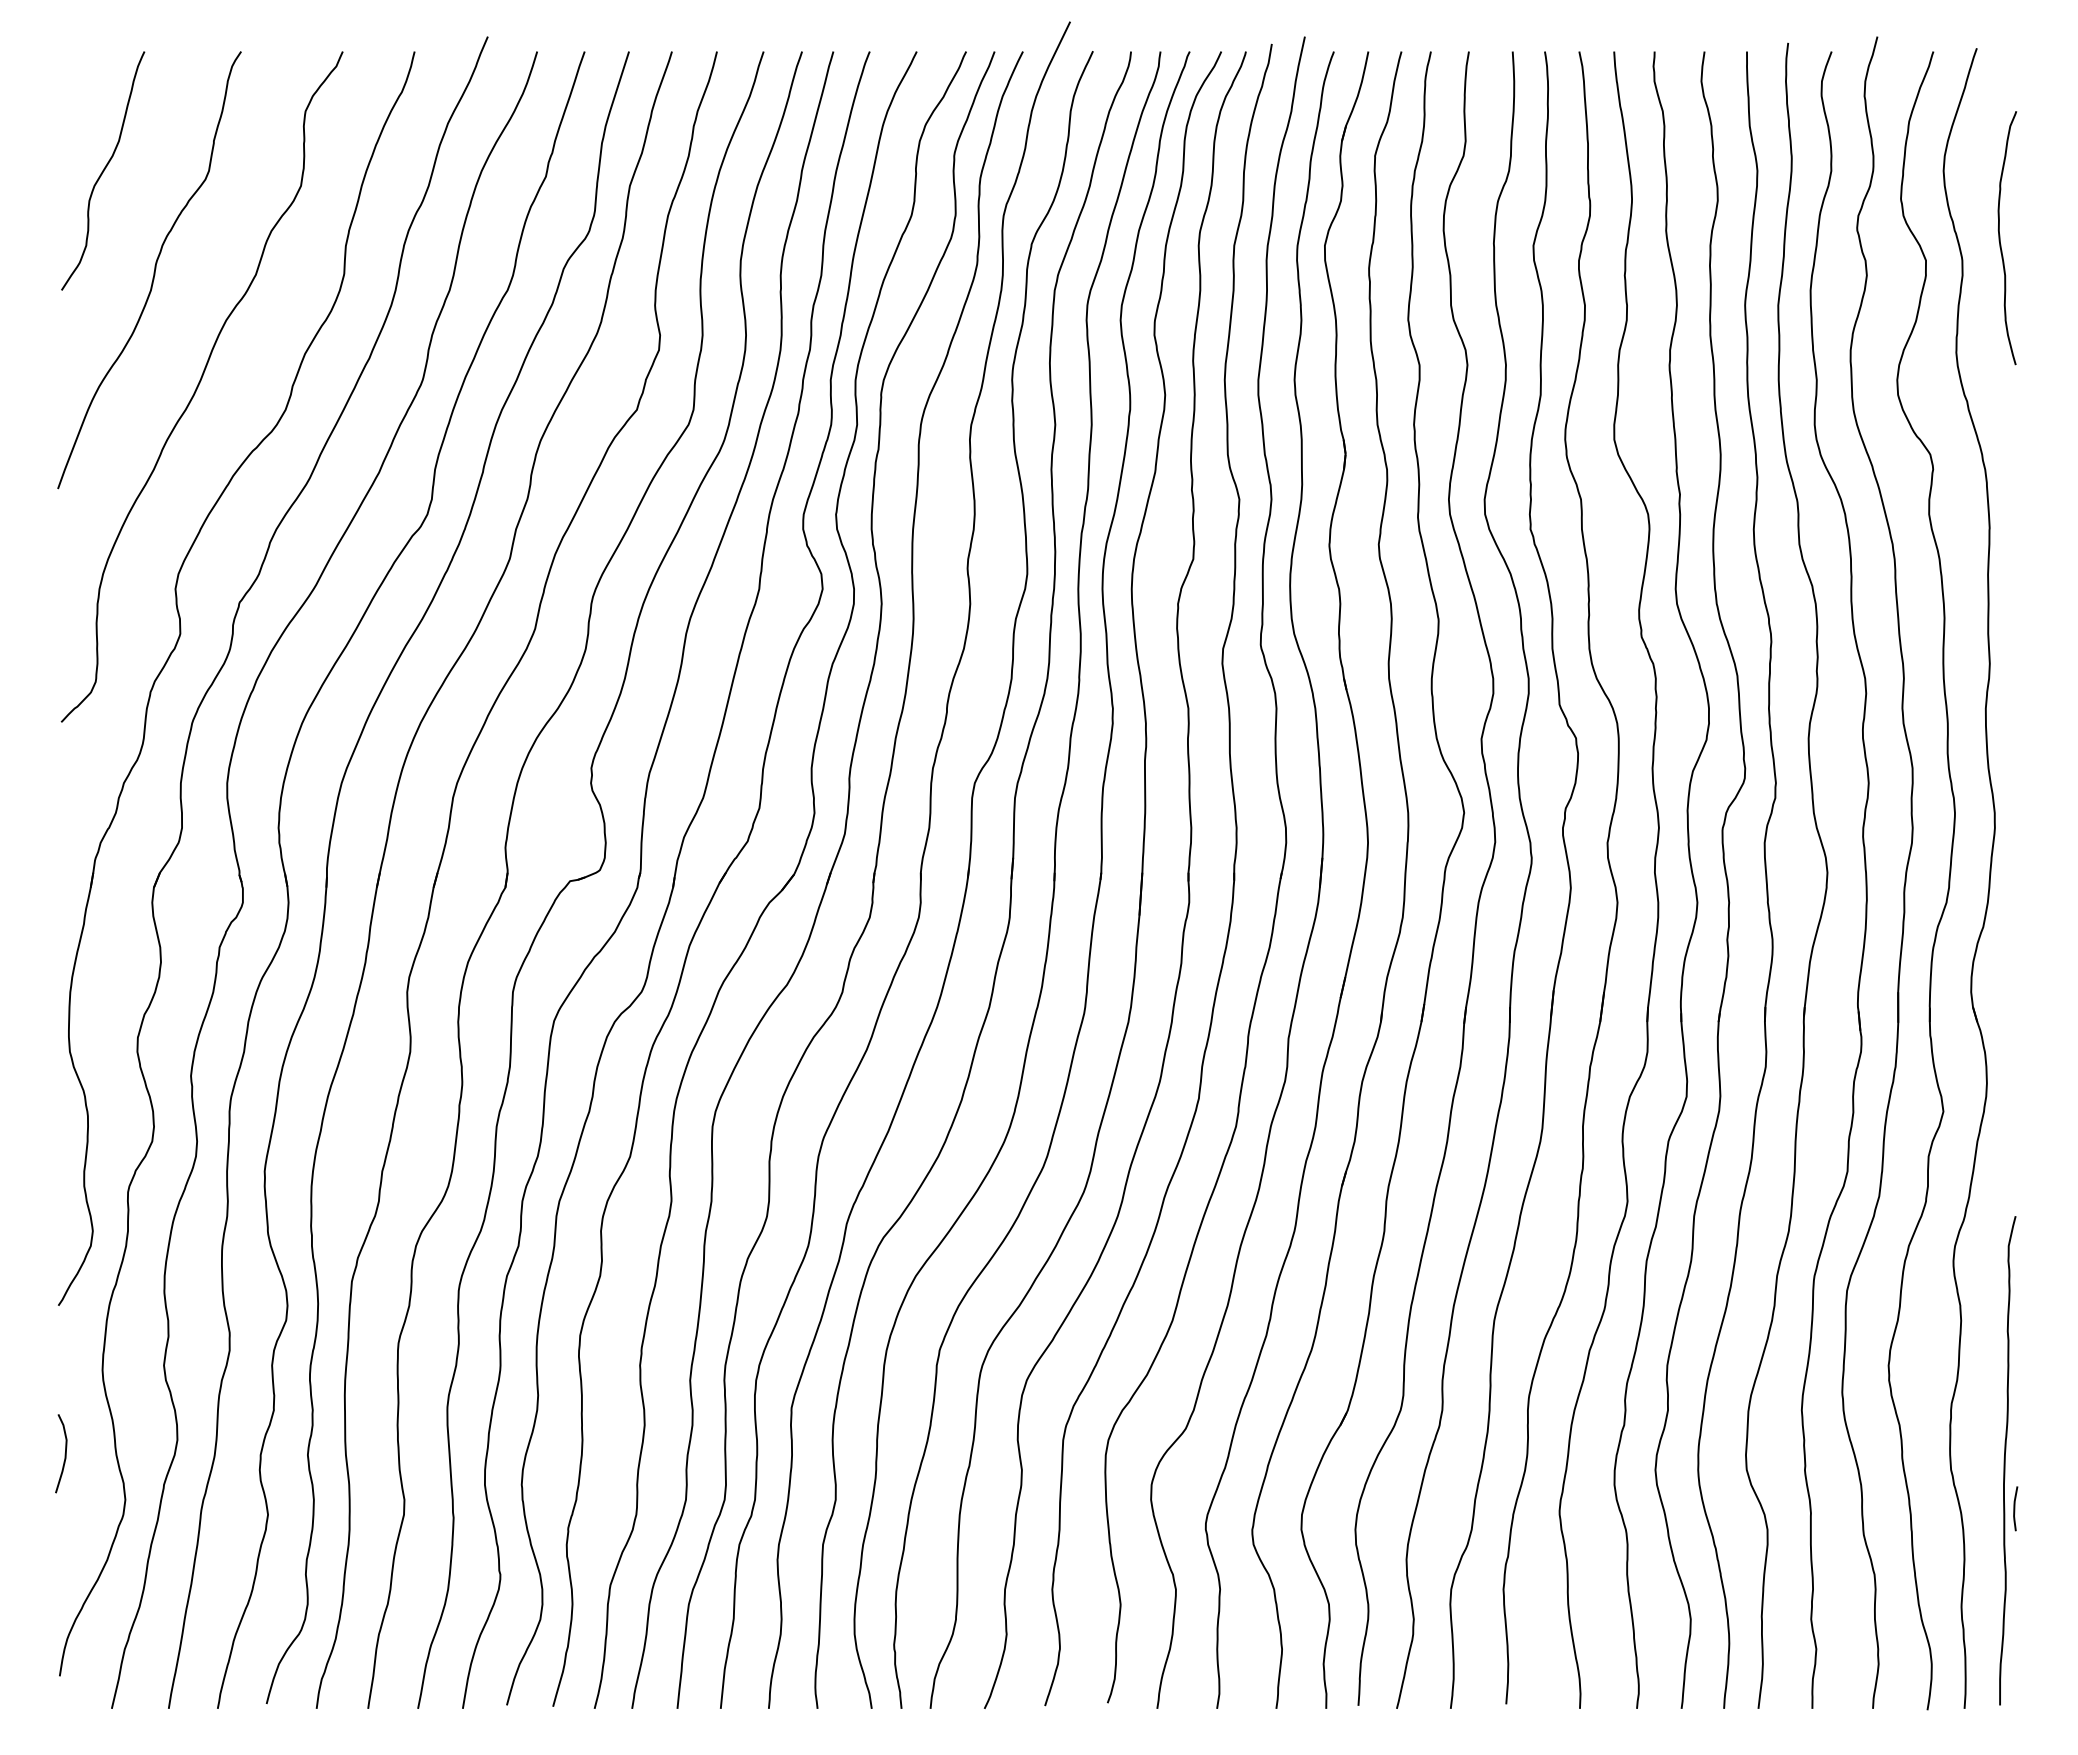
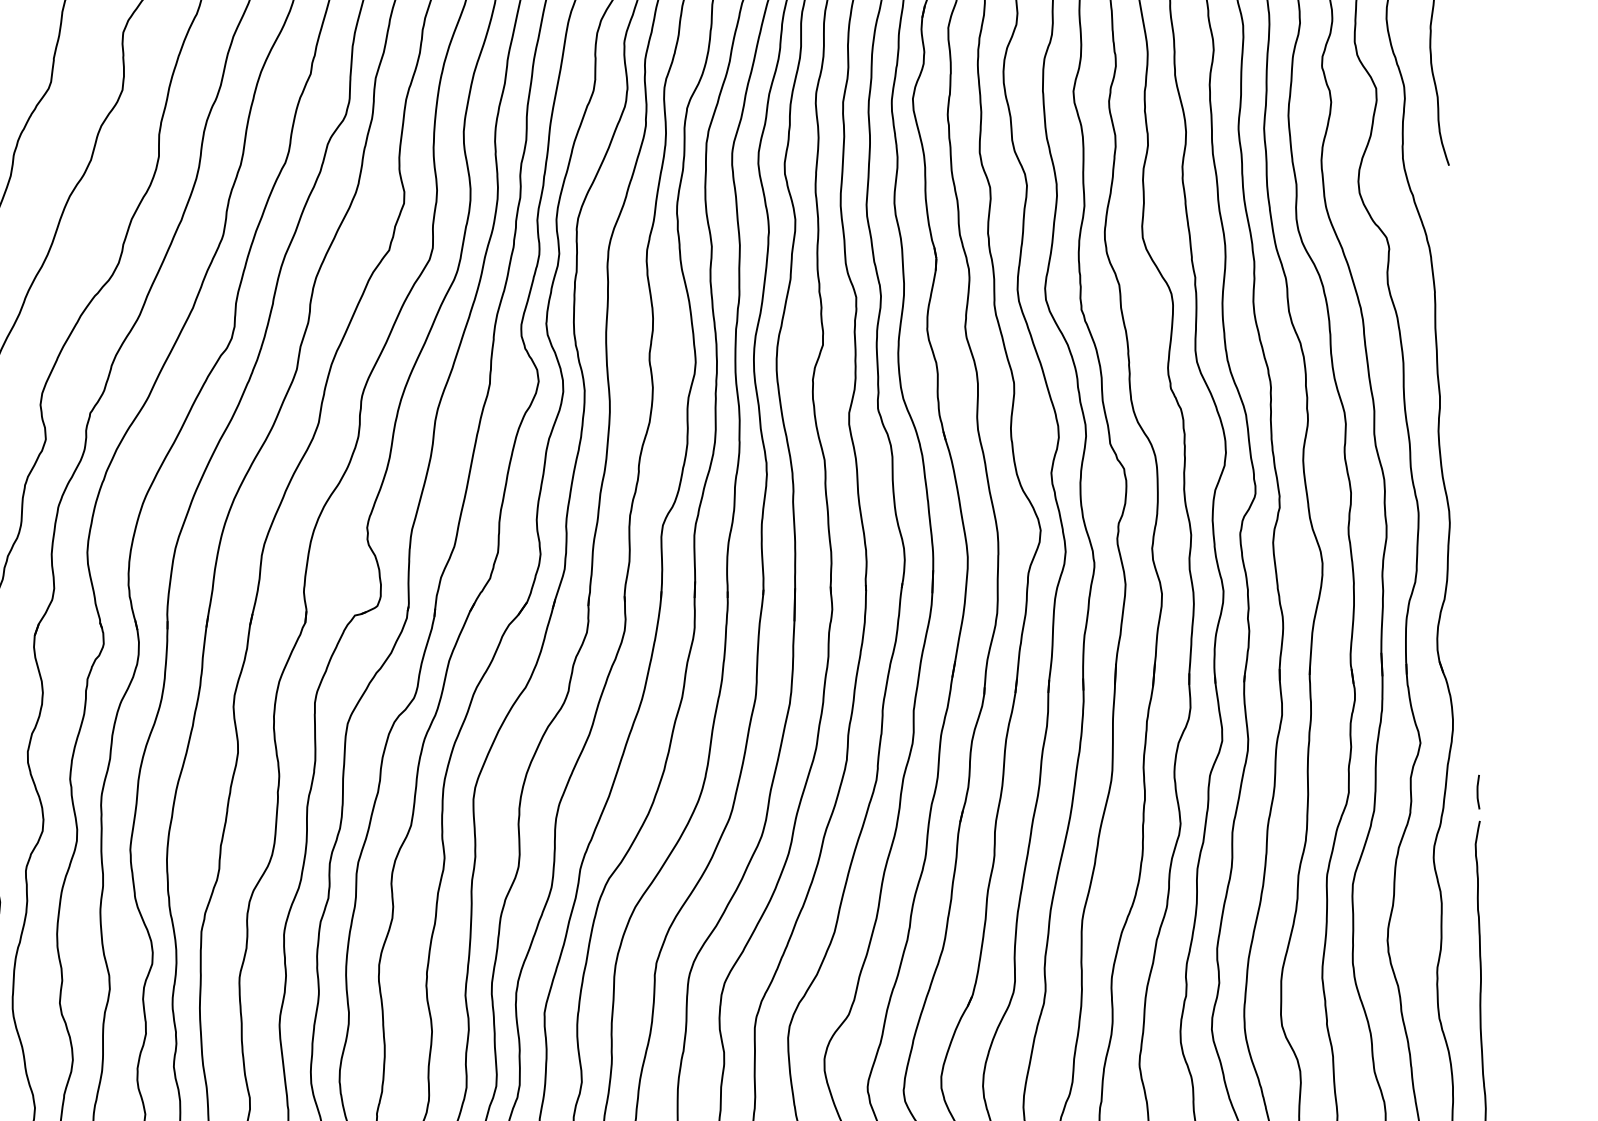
curve: (2015, 1508) -> (1478, 791), moved

